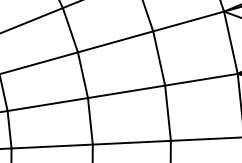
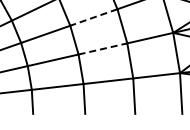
line: (115, 41) -> (93, 17), solid -> dashed
line: (127, 91) -> (103, 48), solid -> dashed

